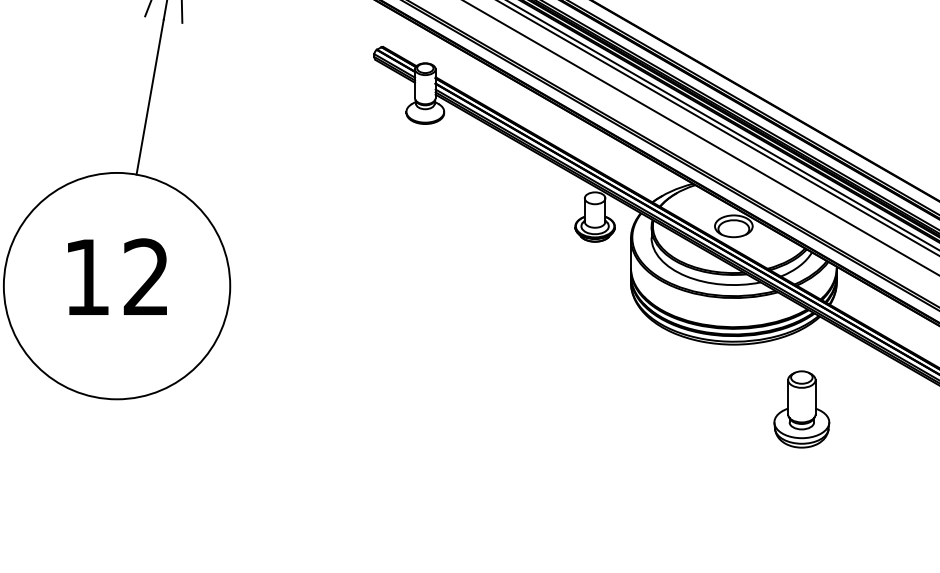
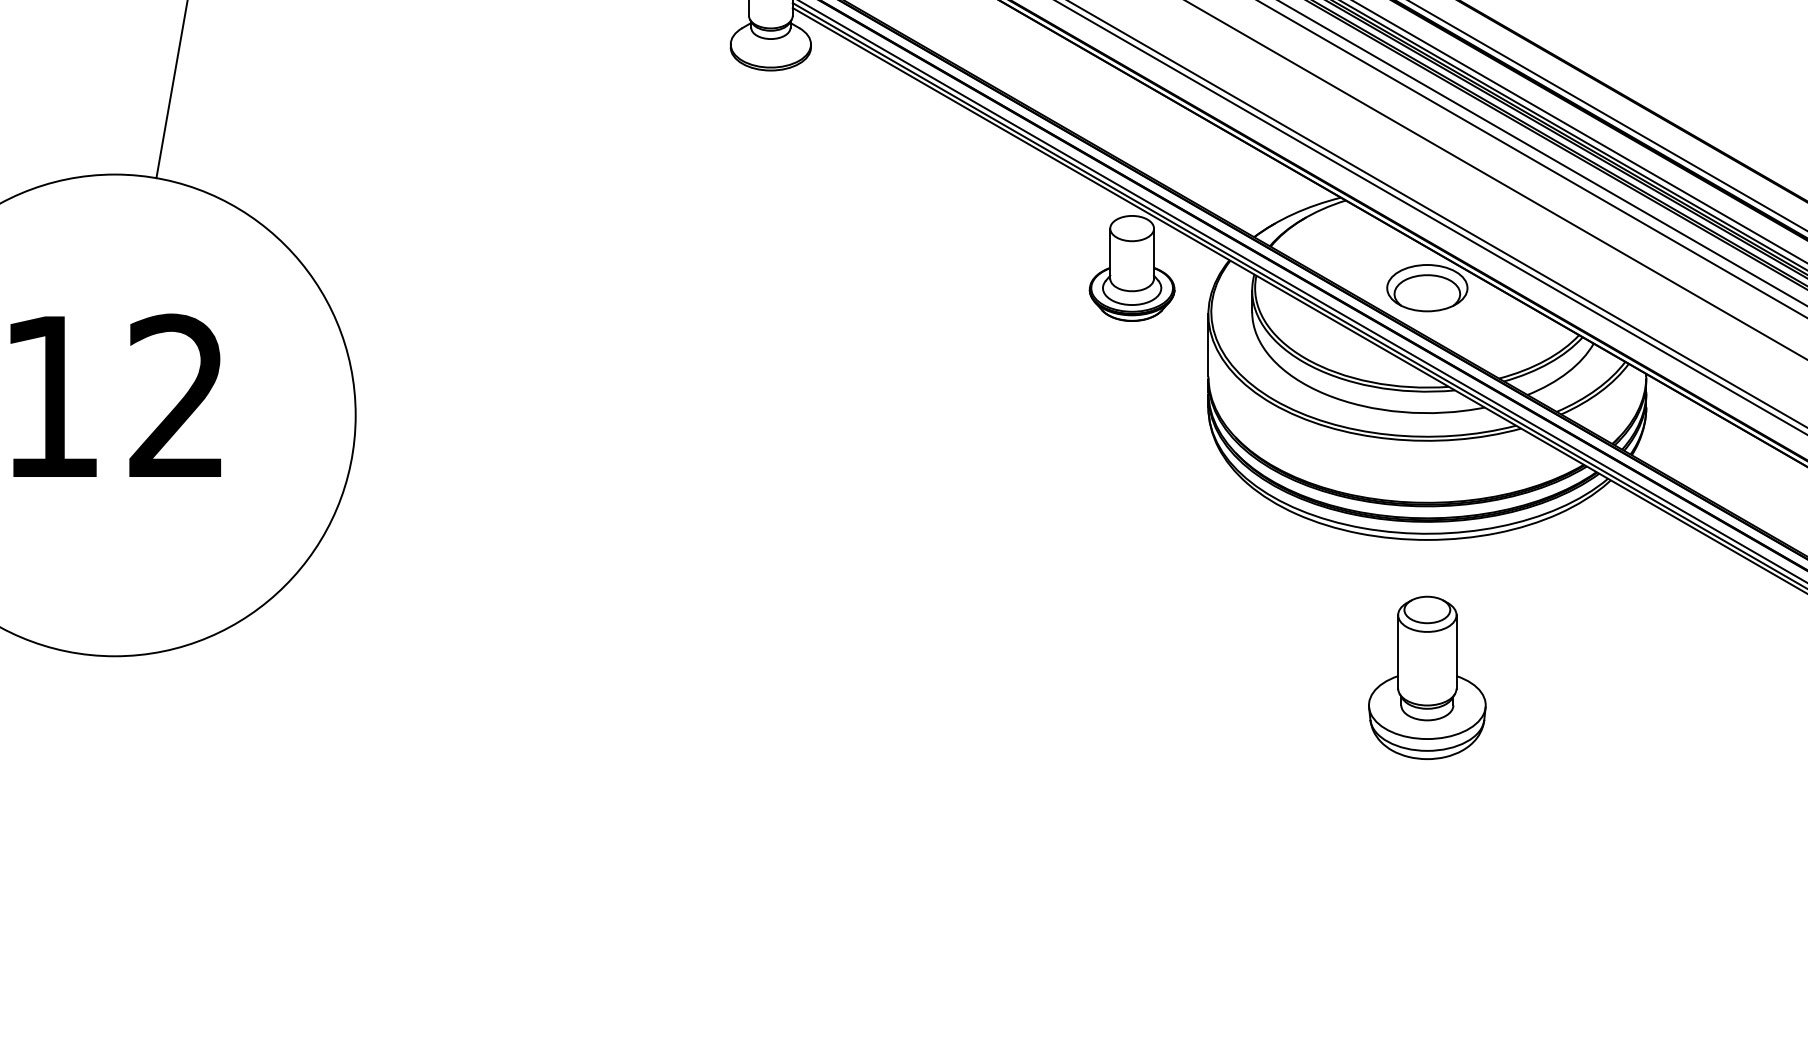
part: (801, 409) -> (1426, 677), moved

